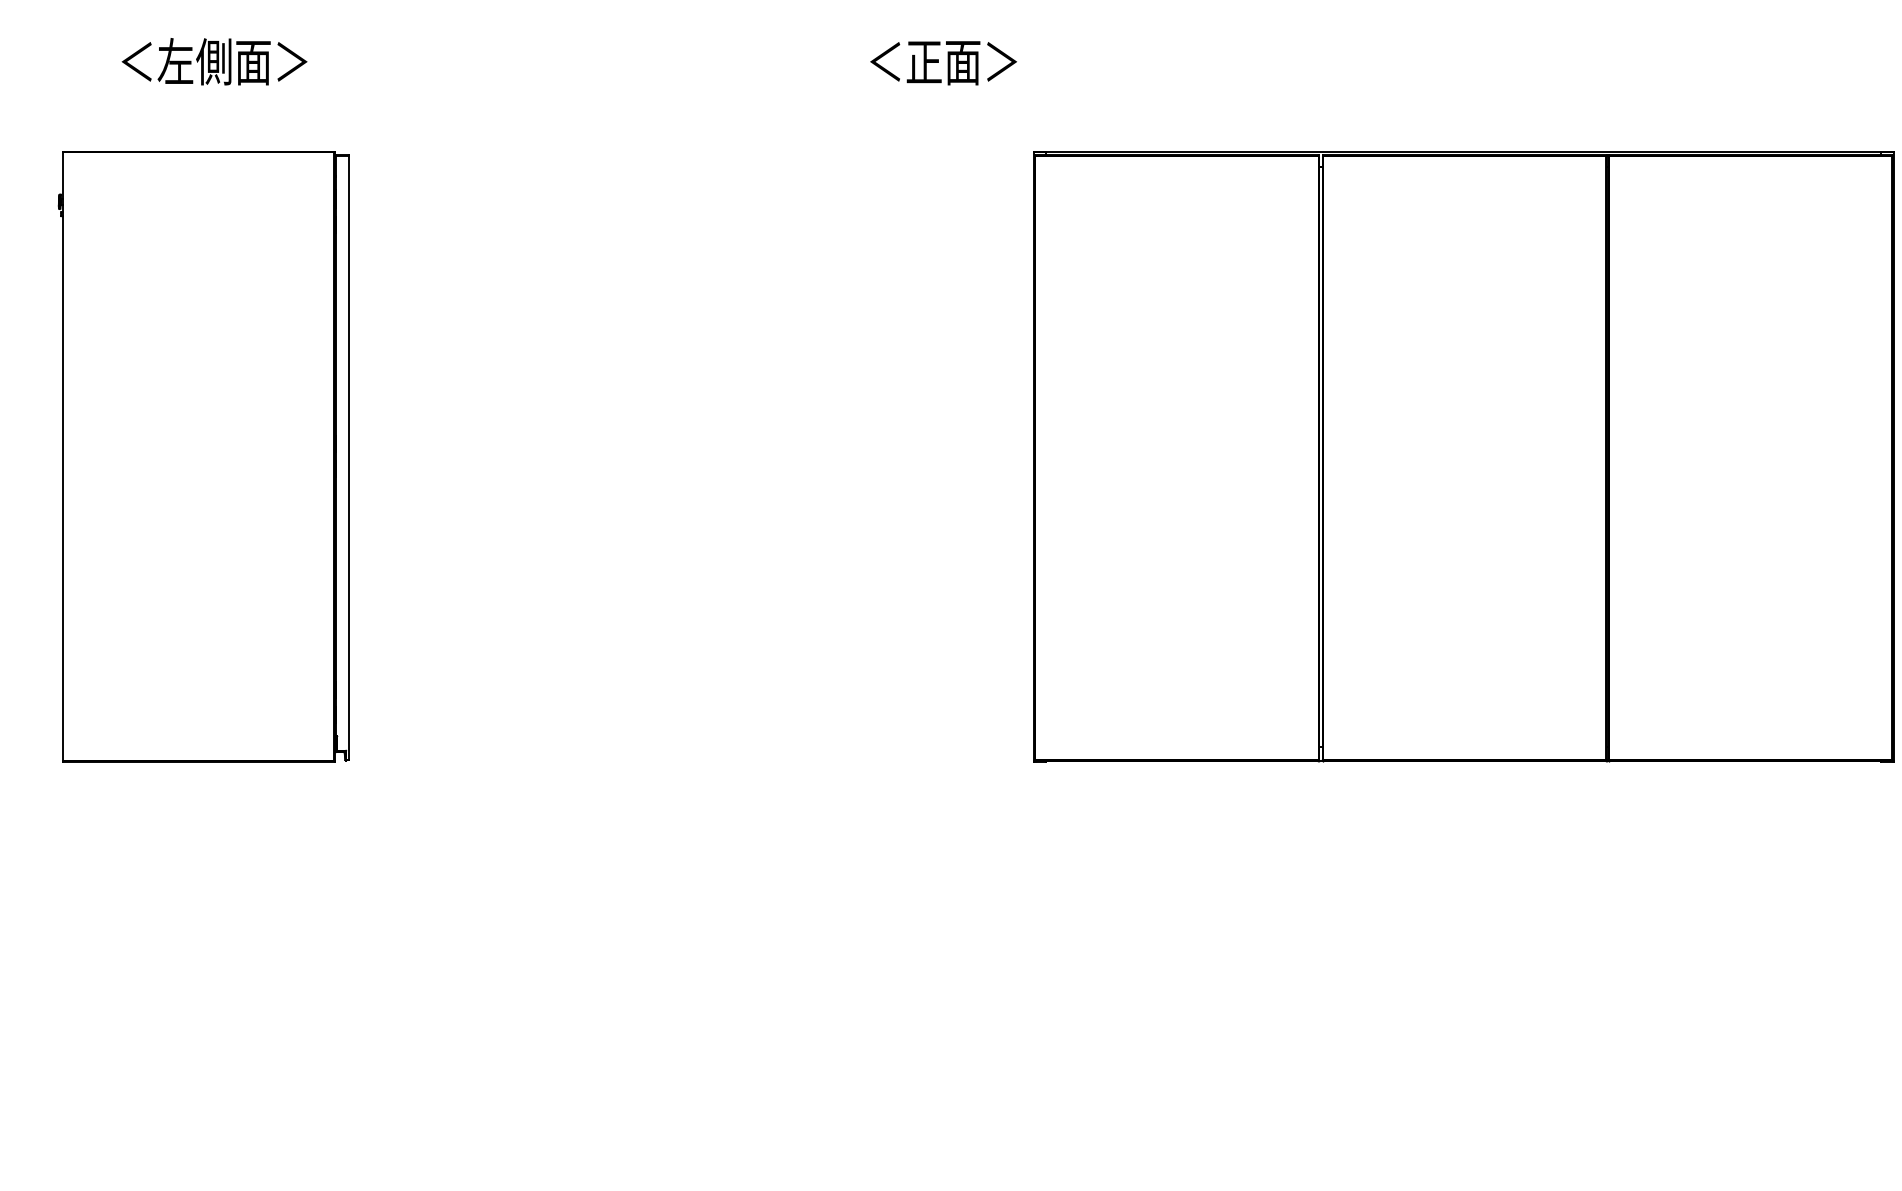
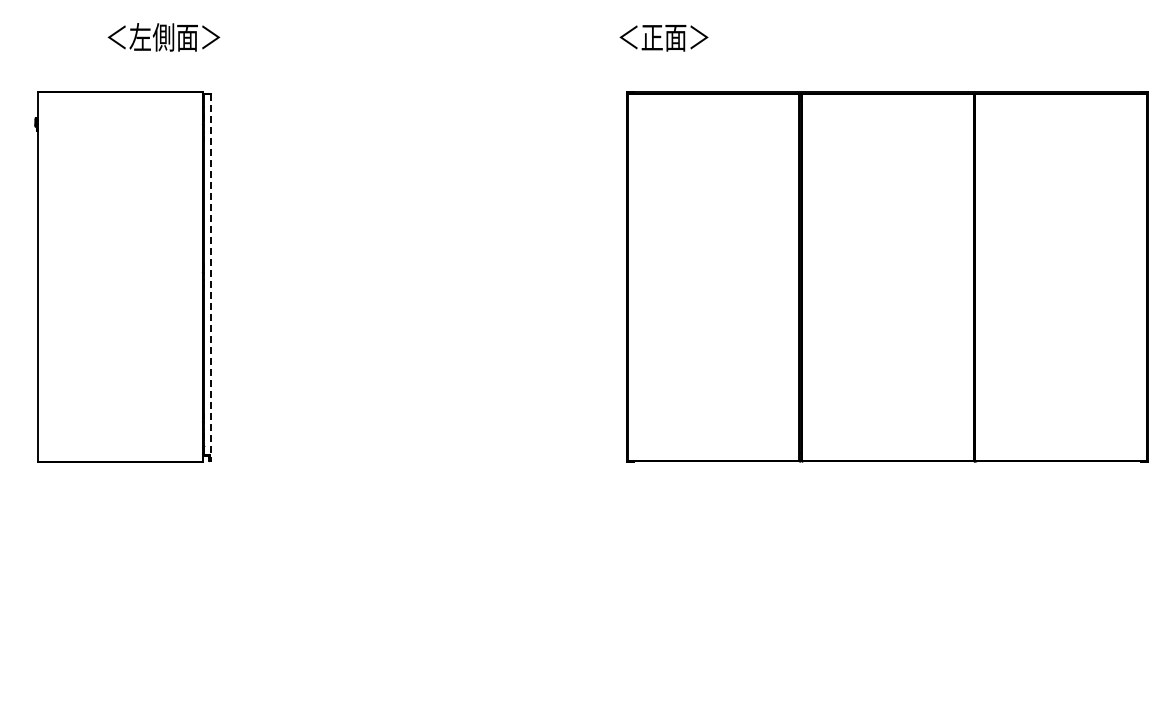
text: (213, 61) -> (163, 37), moved
text: (942, 63) -> (663, 38), moved
line: (349, 457) -> (211, 277), solid -> dashed

